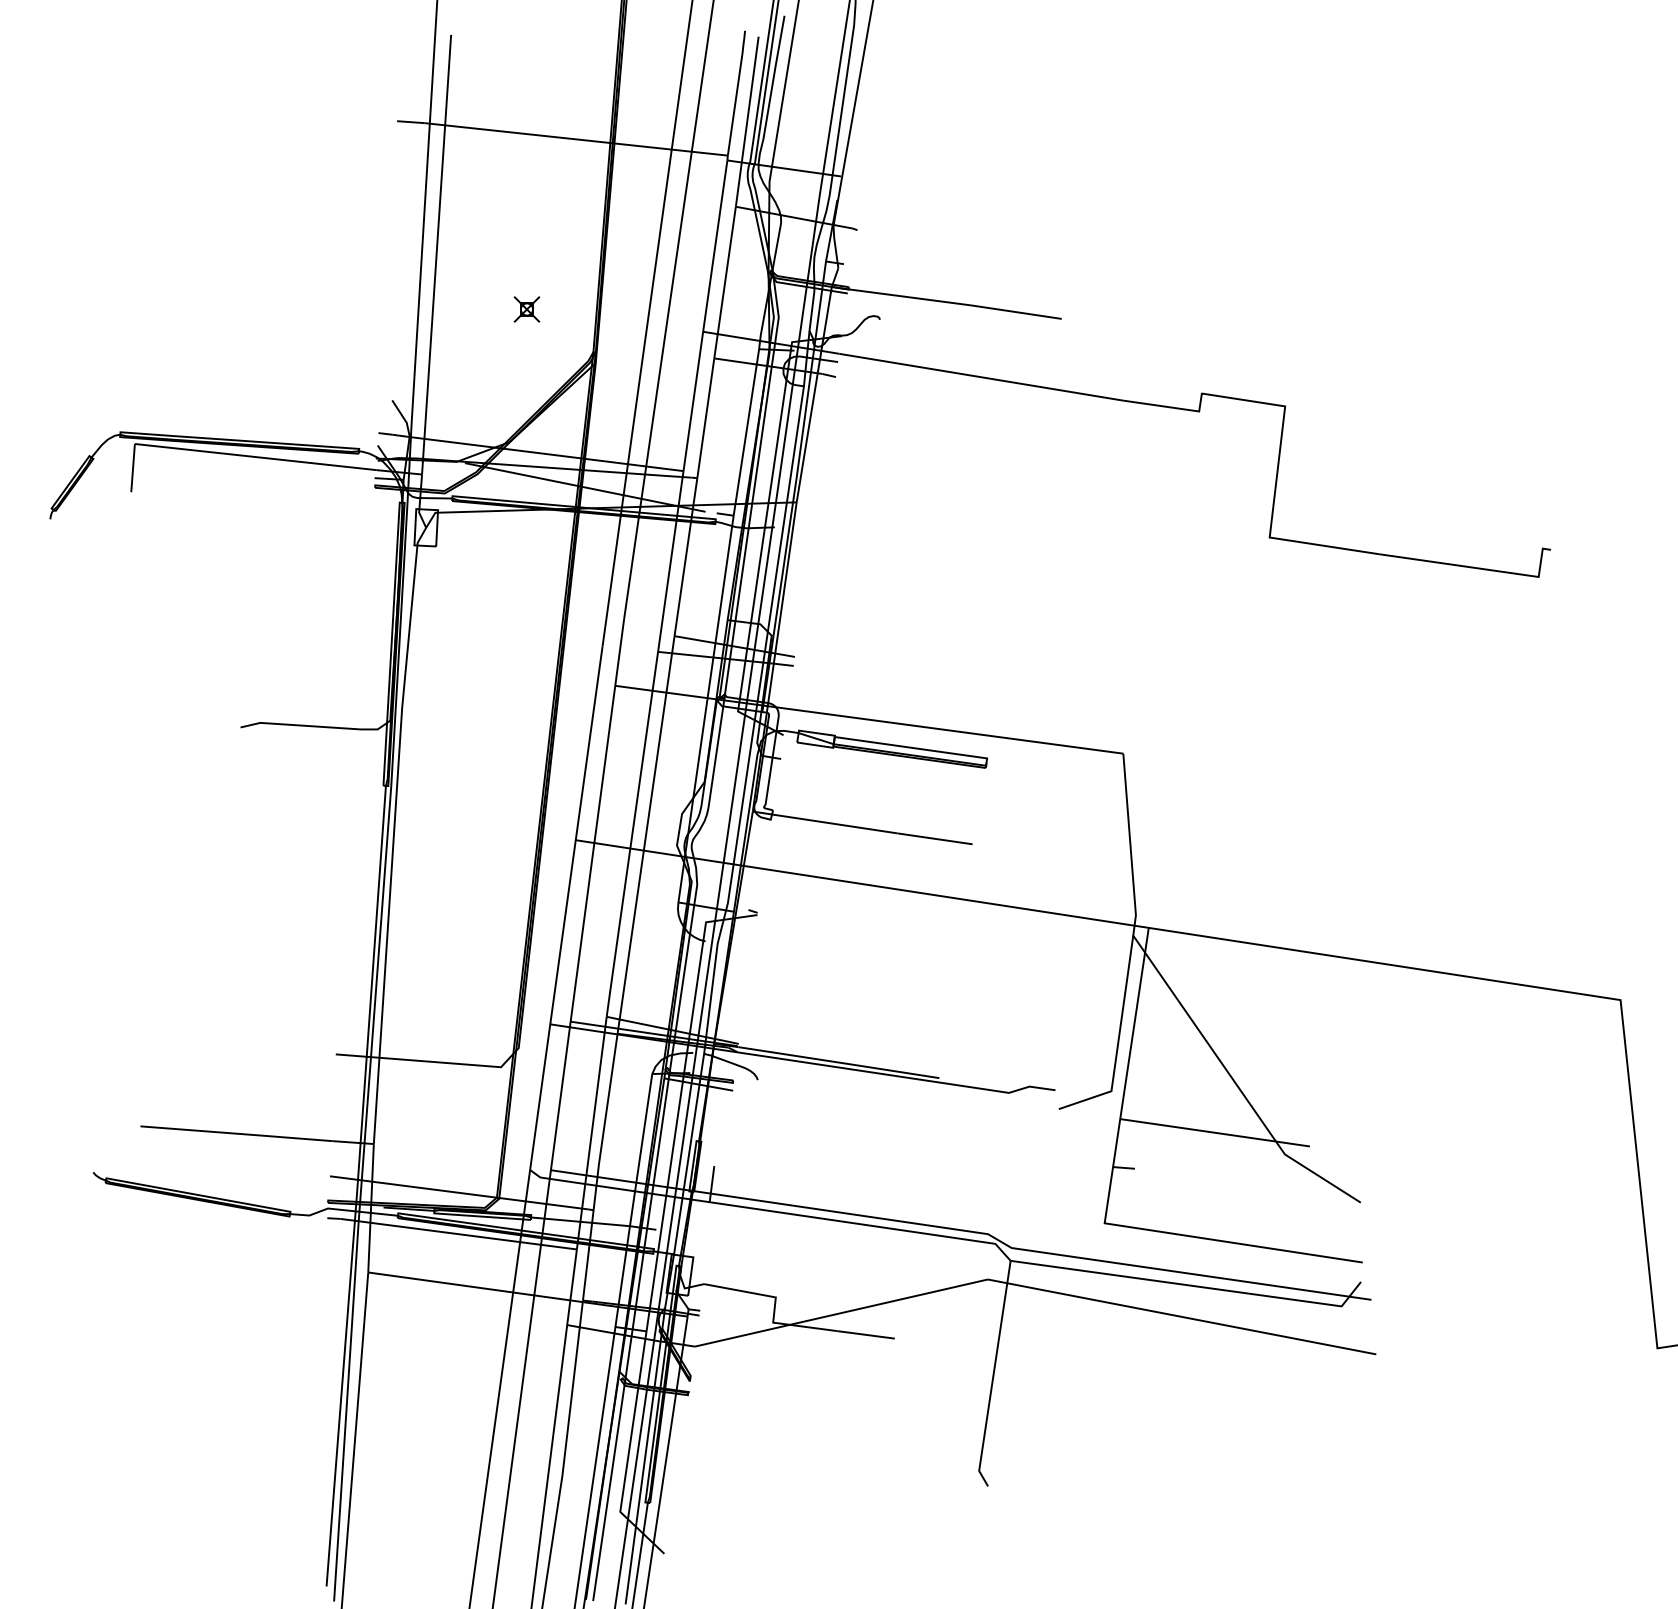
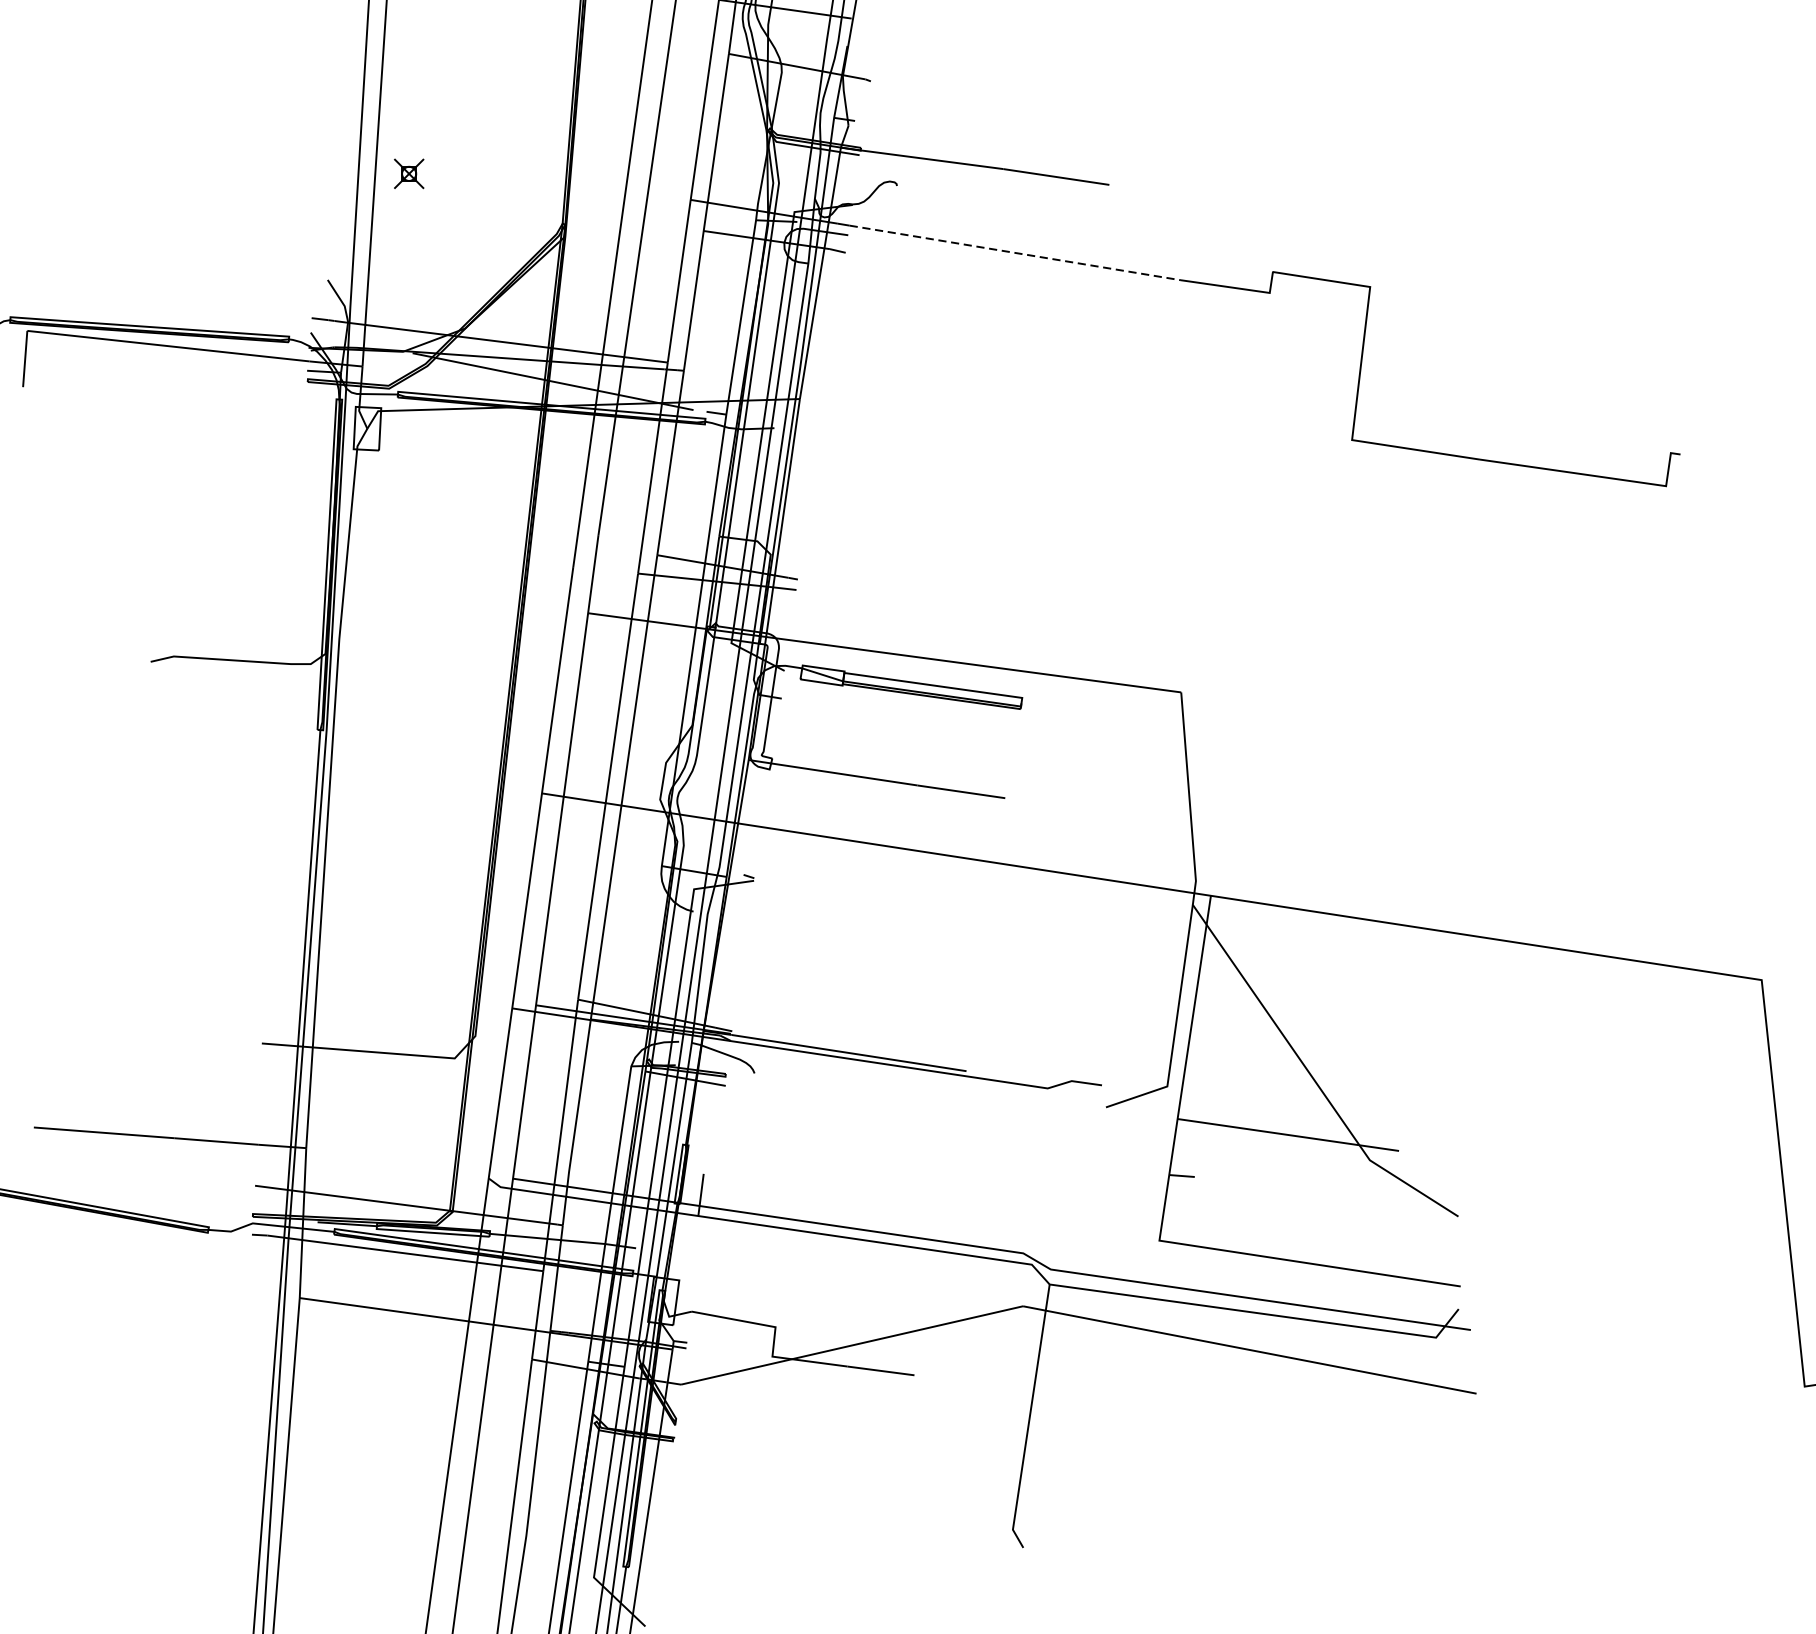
part: (526, 309) -> (408, 173), moved
line: (981, 377) -> (1015, 253), solid -> dashed

